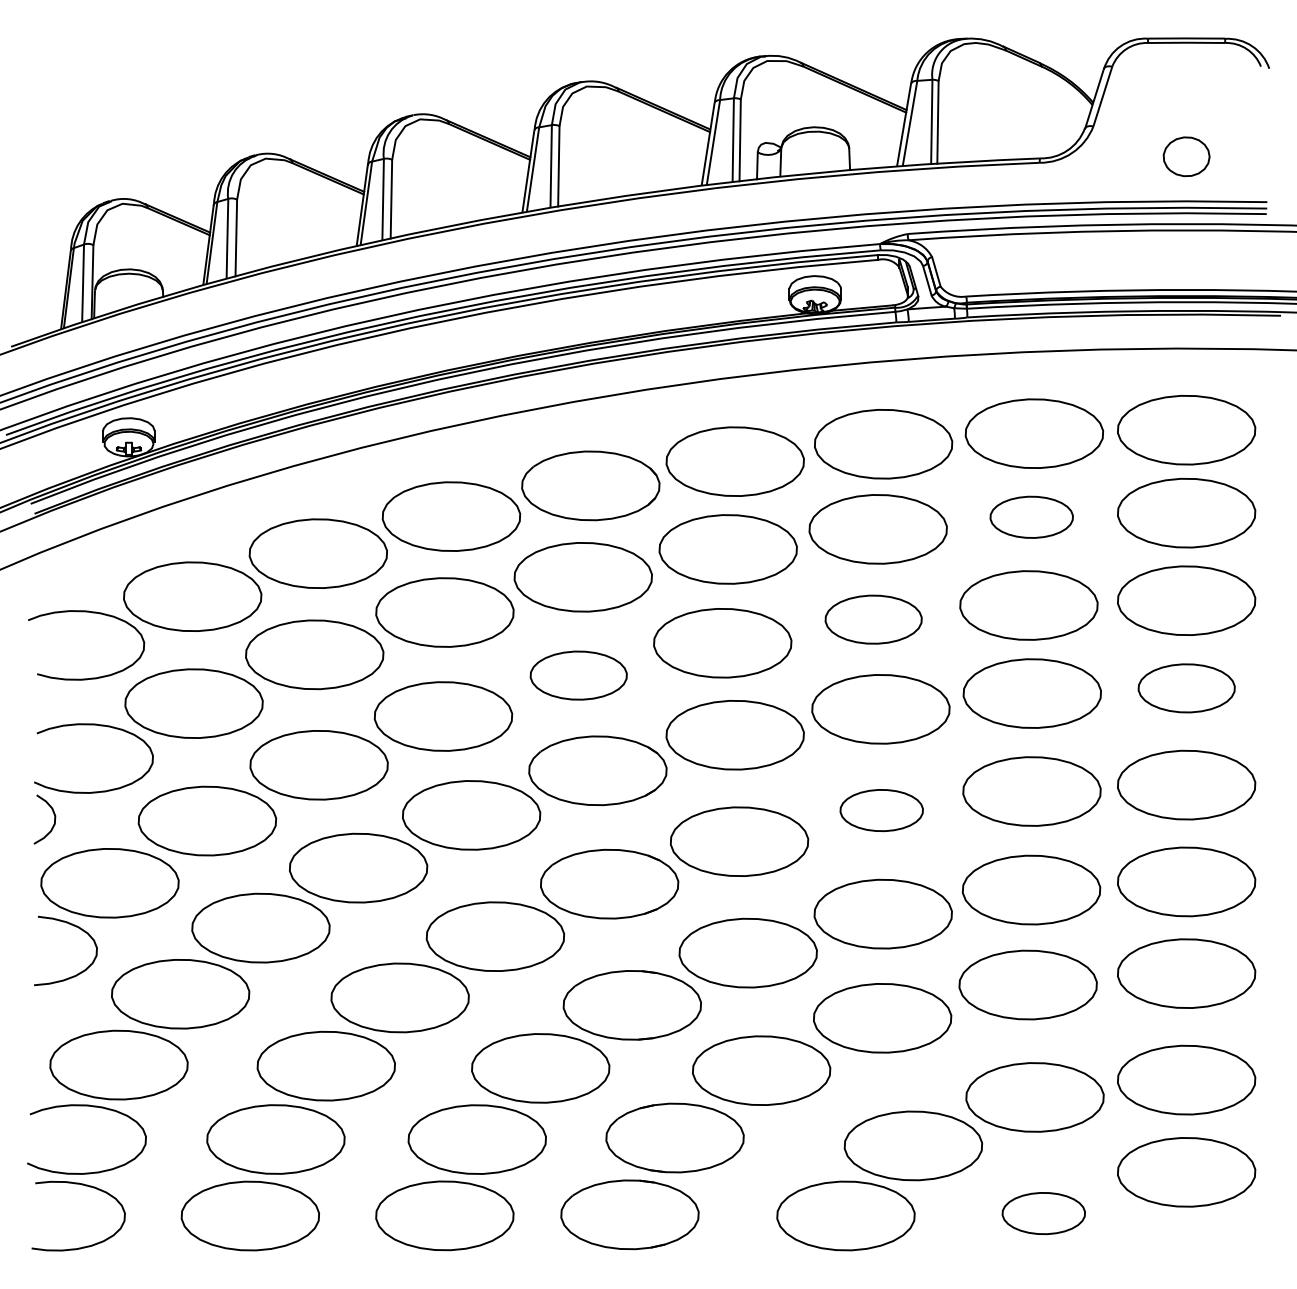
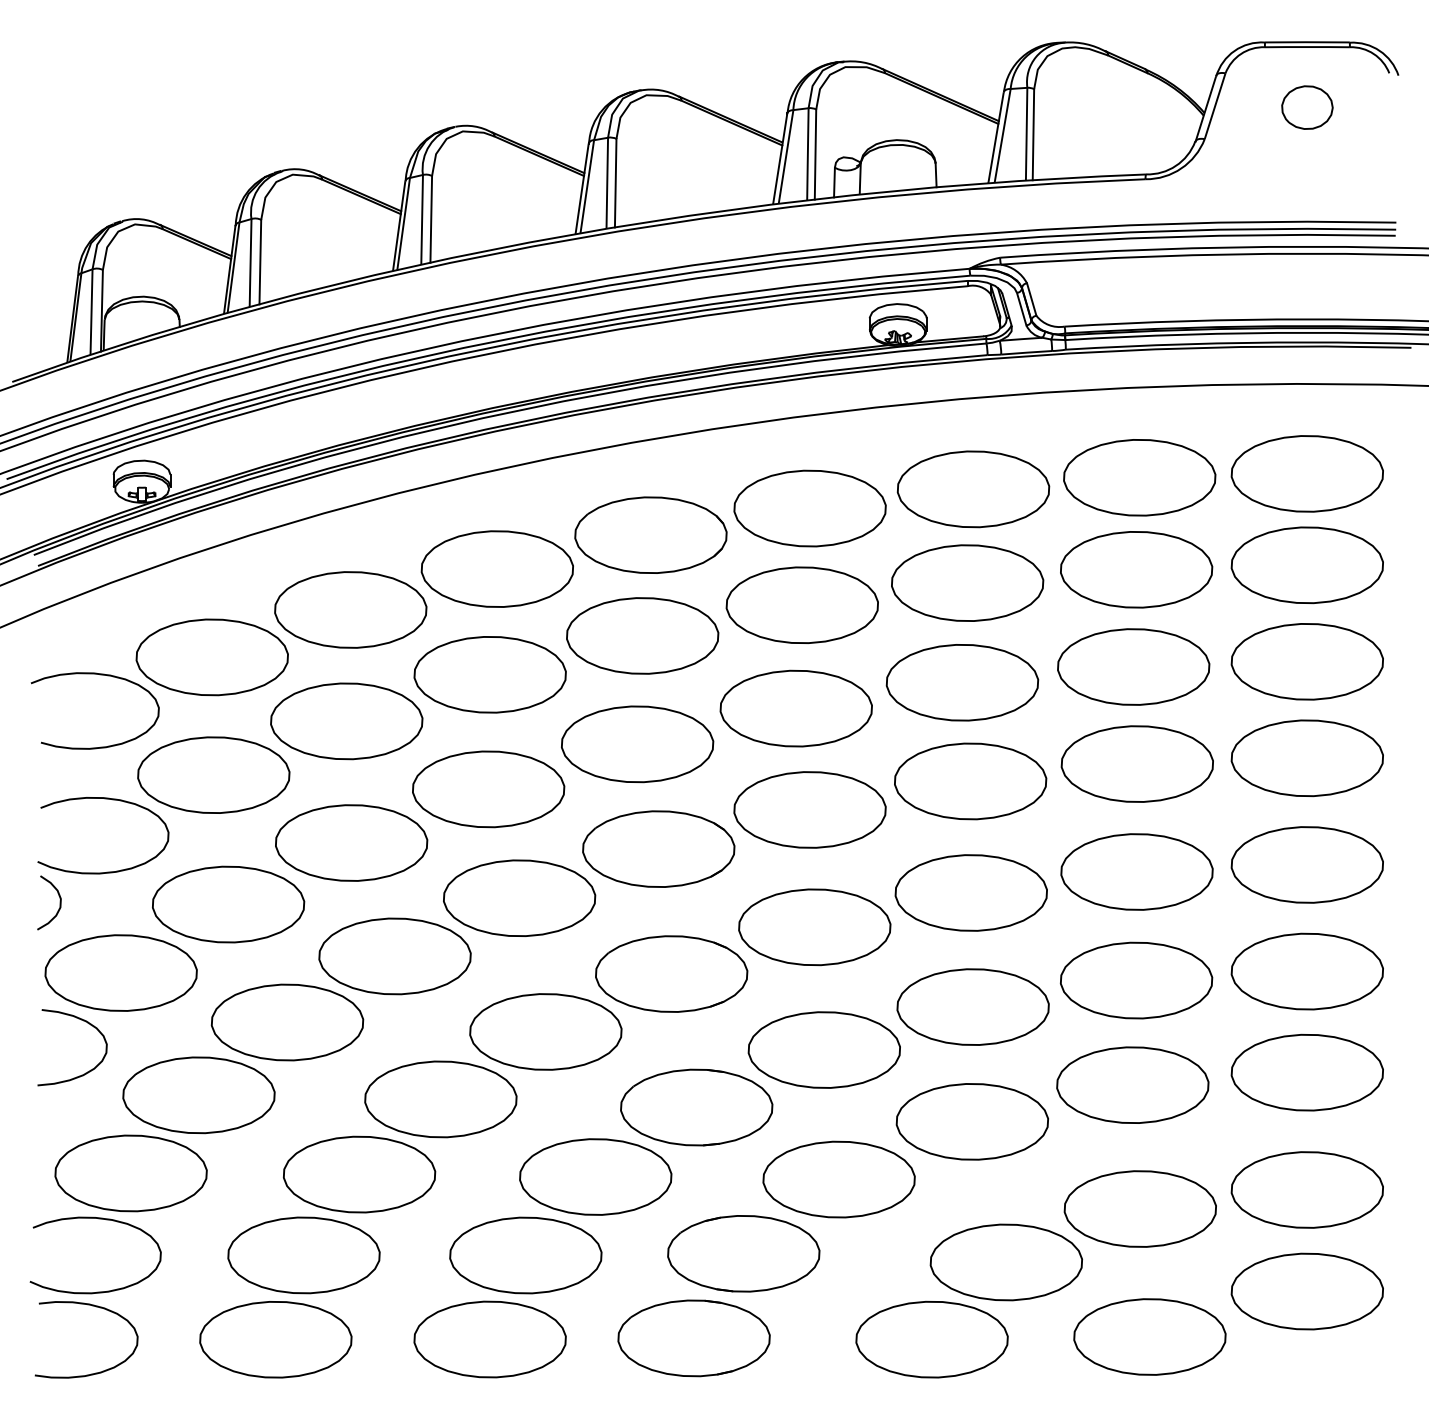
part: (1186, 156) -> (1307, 107), moved
part: (1031, 517) -> (1136, 570), size x1.67
part: (873, 619) -> (962, 682), size x1.43
part: (578, 675) -> (637, 744), size x1.43
part: (1186, 688) -> (1307, 758), size x1.43
part: (881, 810) -> (971, 892), size x1.67
part: (1043, 1213) -> (1149, 1336), size x1.67

